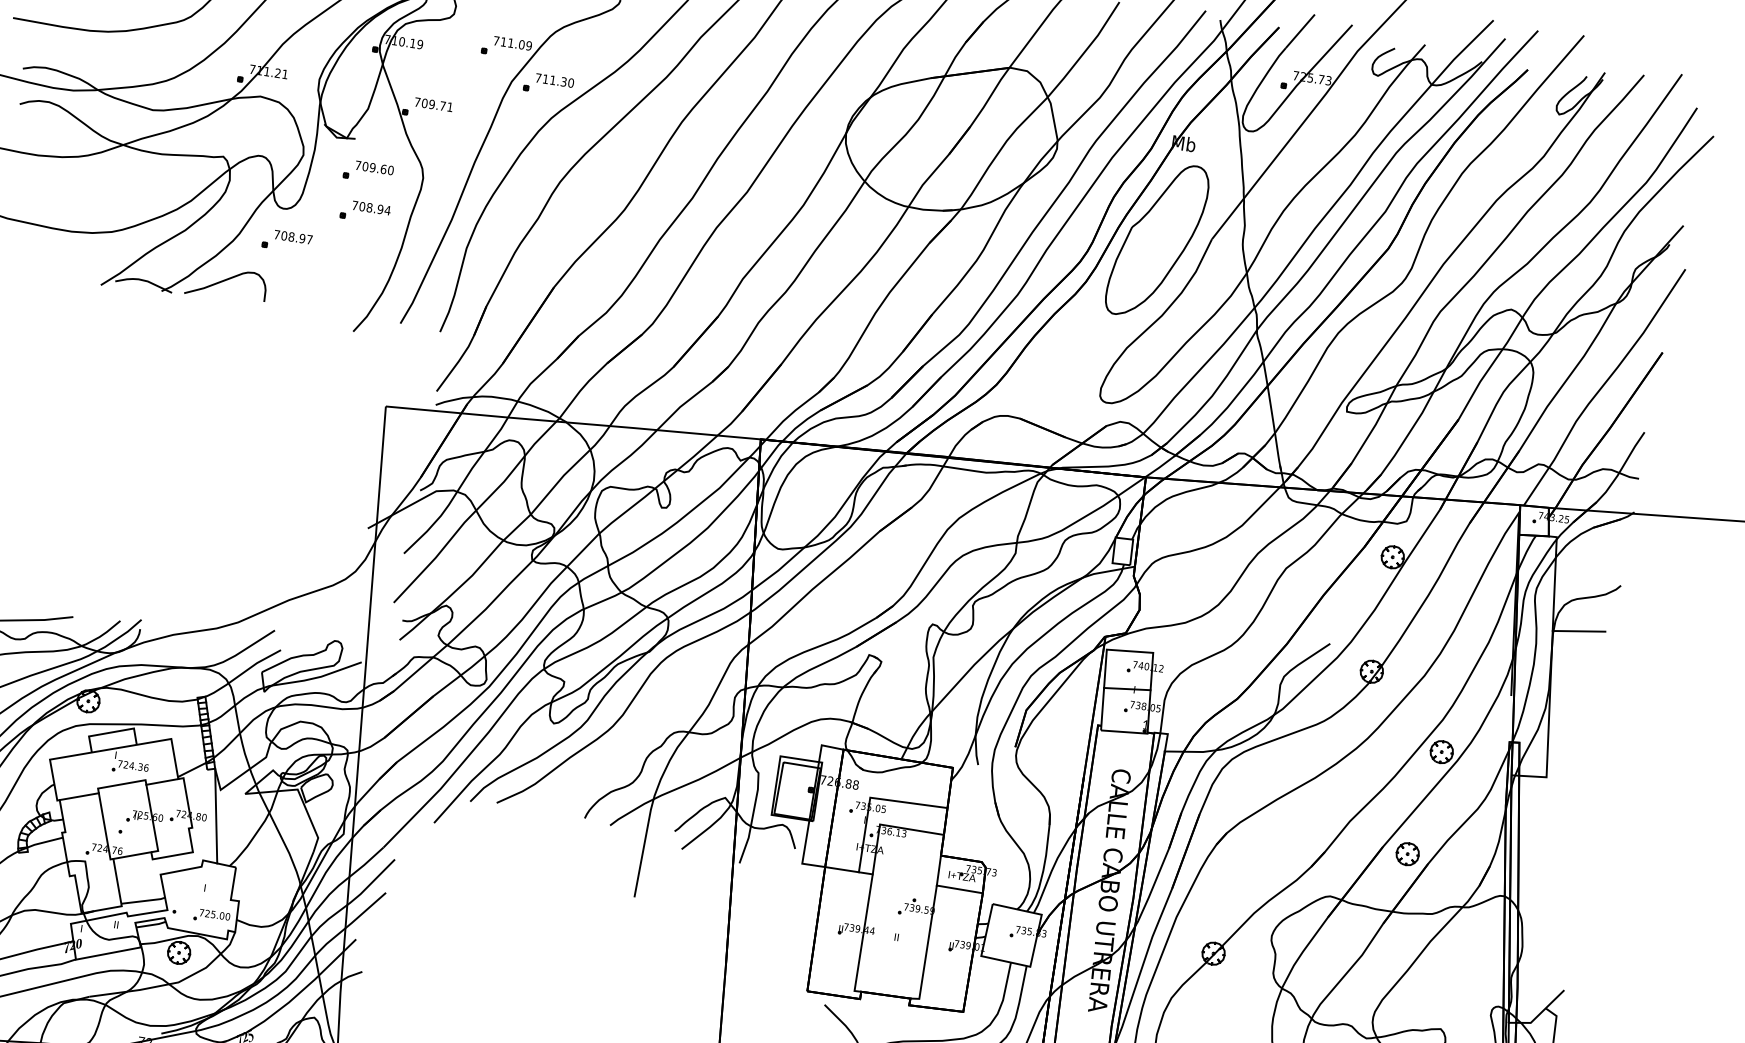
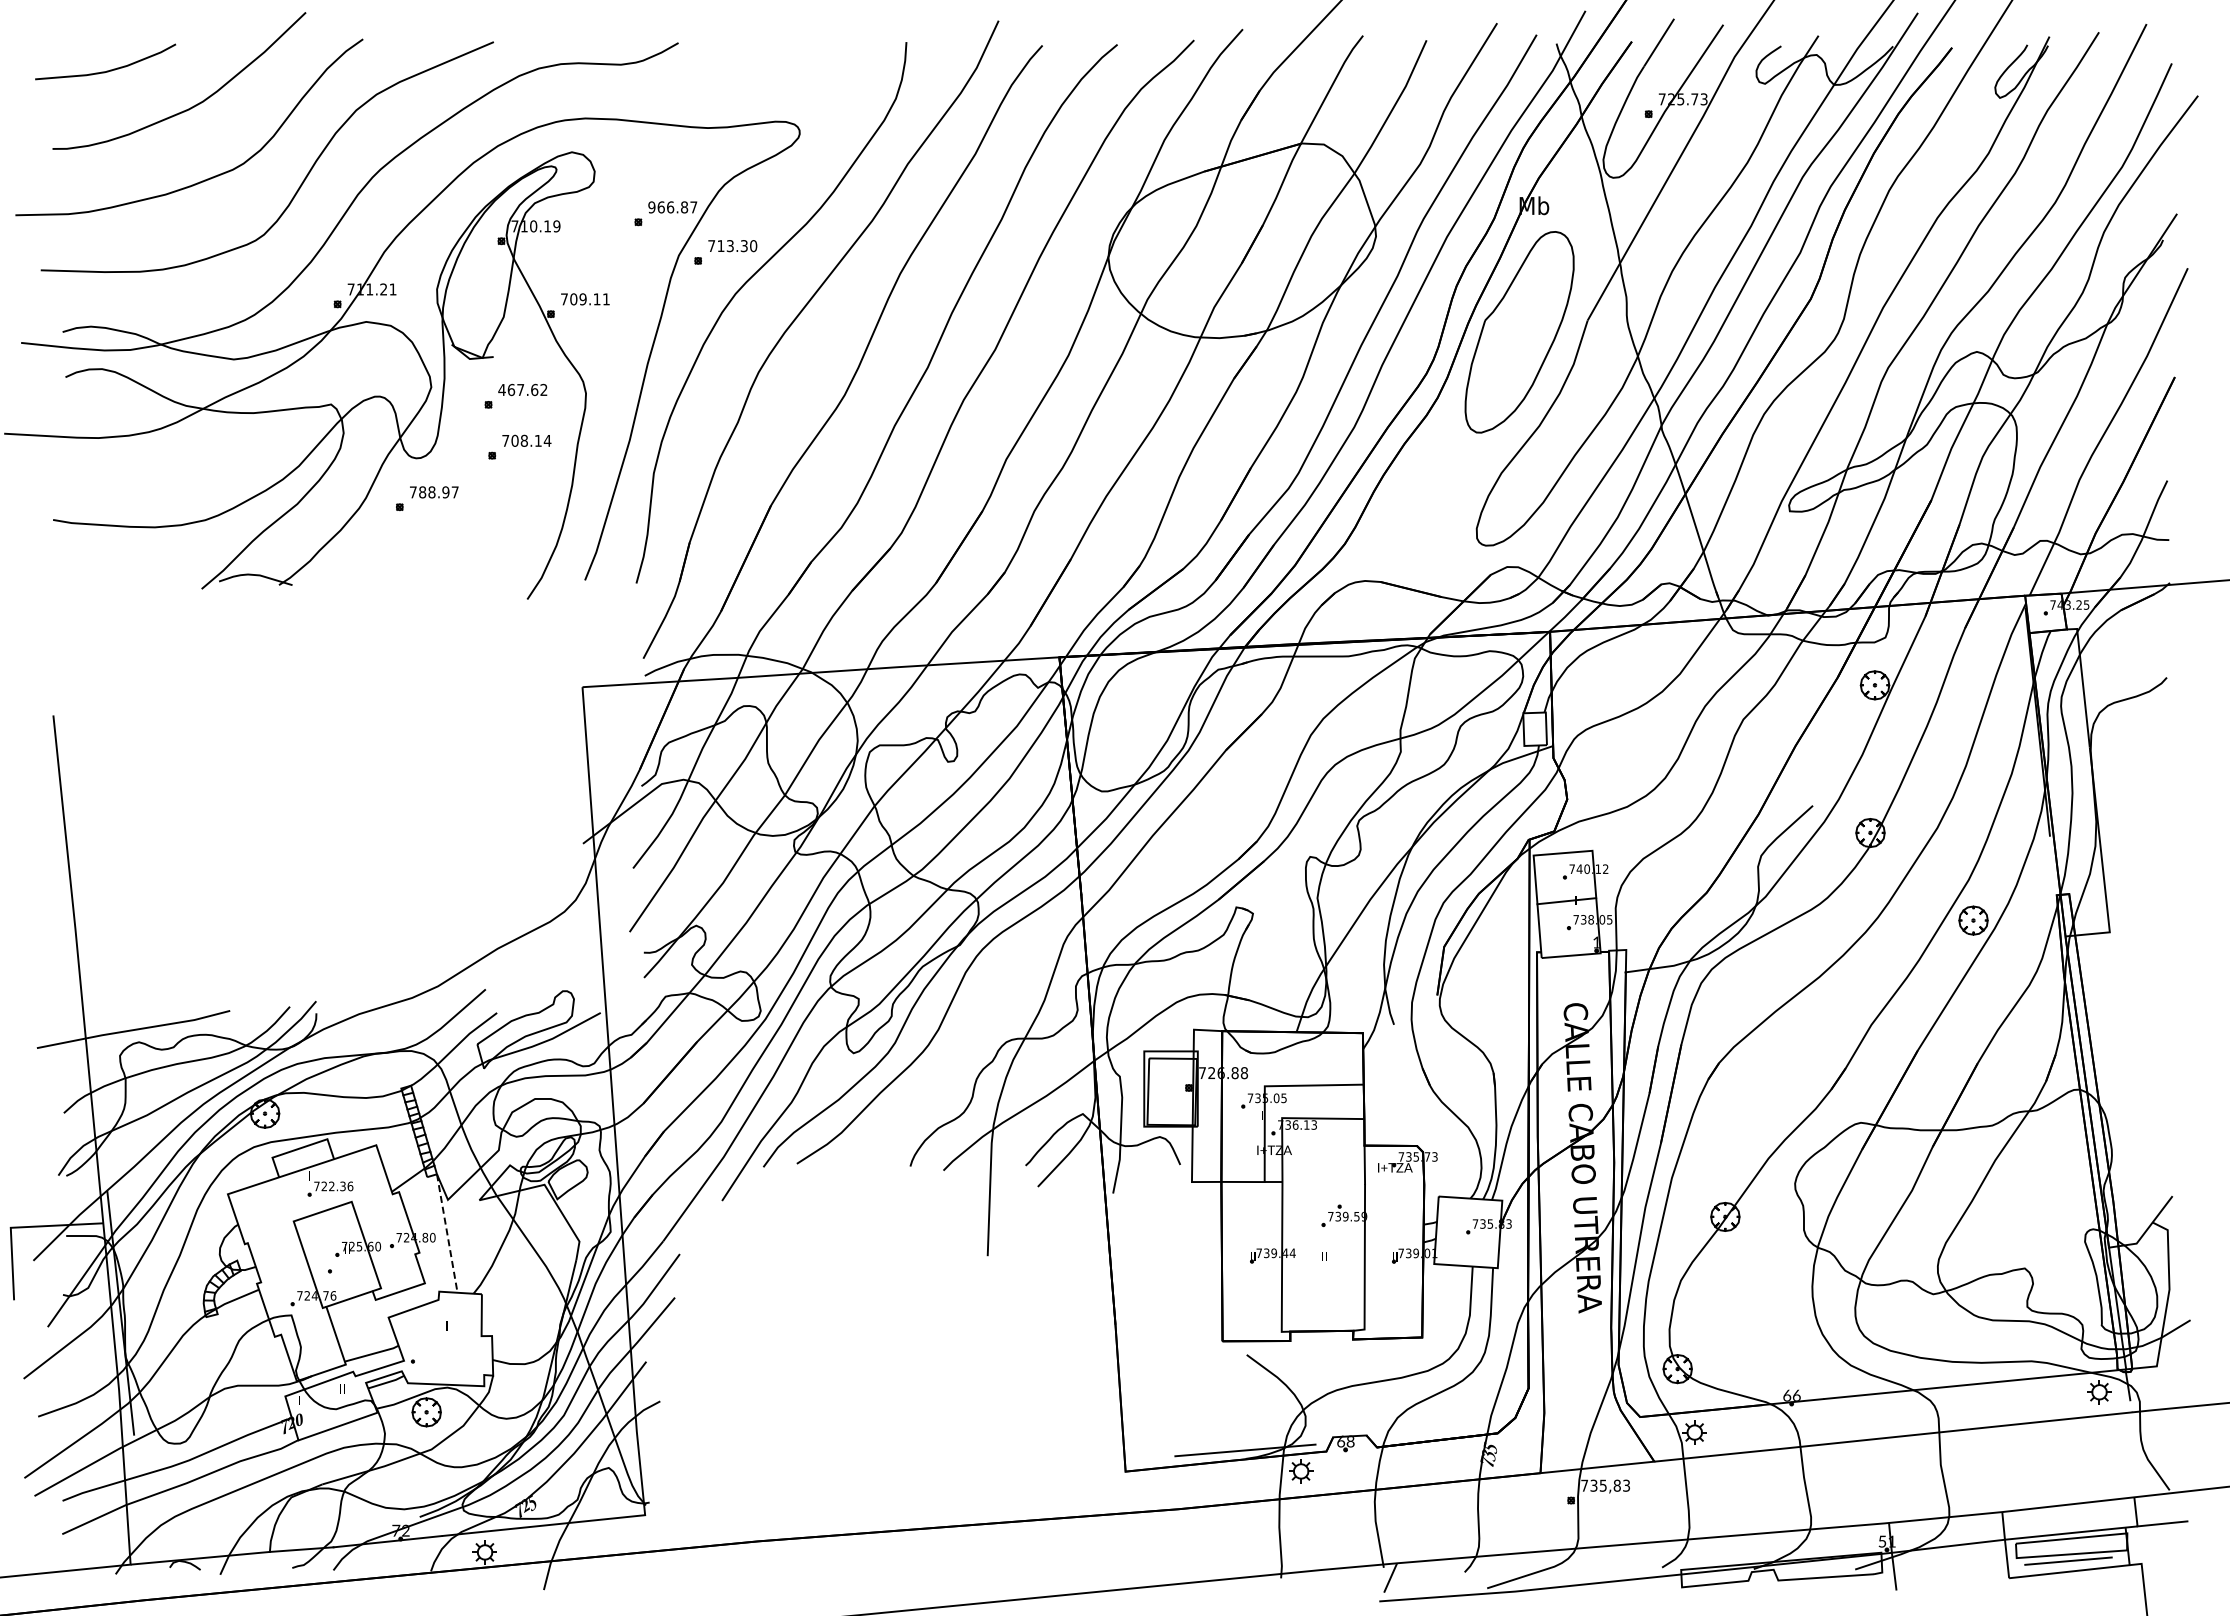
text: (512, 43) -> (672, 207), 711.09 -> 966.87
text: (552, 80) -> (729, 246), 711.30 -> 713.30
text: (442, 106) -> (596, 299), 709.71 -> 709.11
text: (374, 167) -> (522, 389), 709.60 -> 467.62
text: (379, 209) -> (537, 440), 708.94 -> 708.14
text: (284, 236) -> (422, 492), 708.97 -> 788.97
curve: (224, 281) -> (356, 560), removed
line: (1578, 630) -> (2122, 742), removed
text: (131, 765) -> (331, 1186), 724.36 -> 722.36
line: (161, 781) -> (372, 1200), removed
line: (79, 796) -> (271, 1235), removed
line: (216, 816) -> (447, 1234), solid -> dashed
part: (1407, 854) -> (1950, 1055), removed
line: (959, 888) -> (1394, 1183), removed
part: (211, 916) -> (460, 1360), removed

